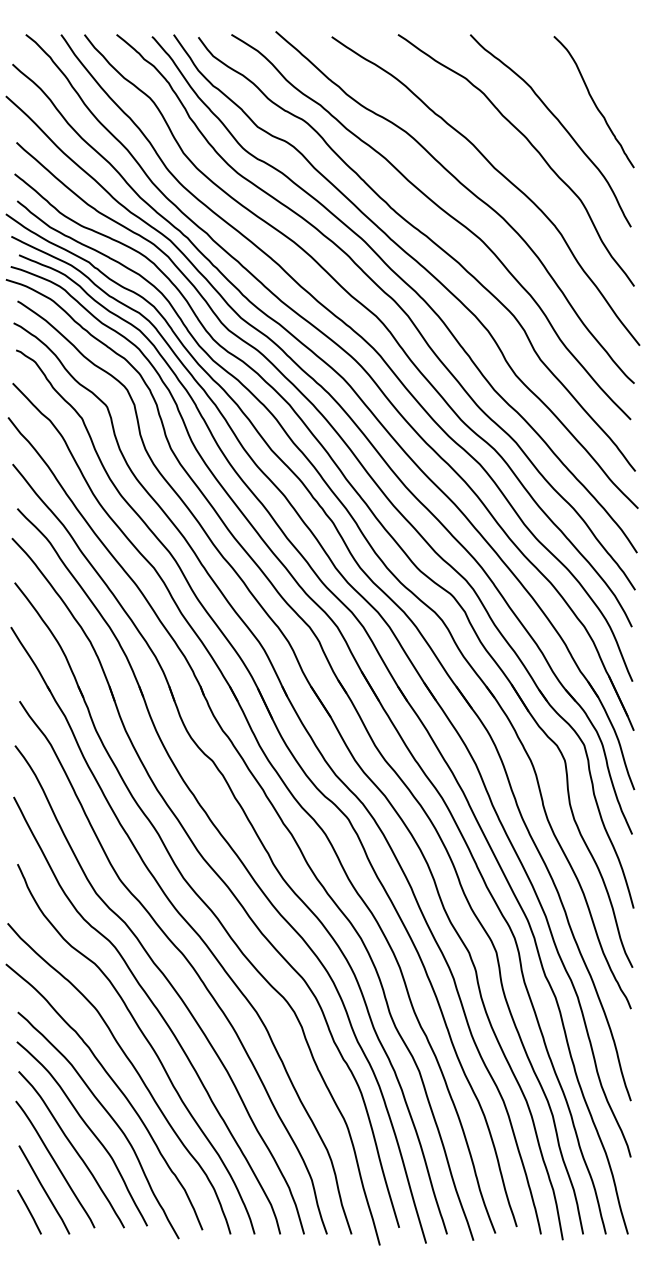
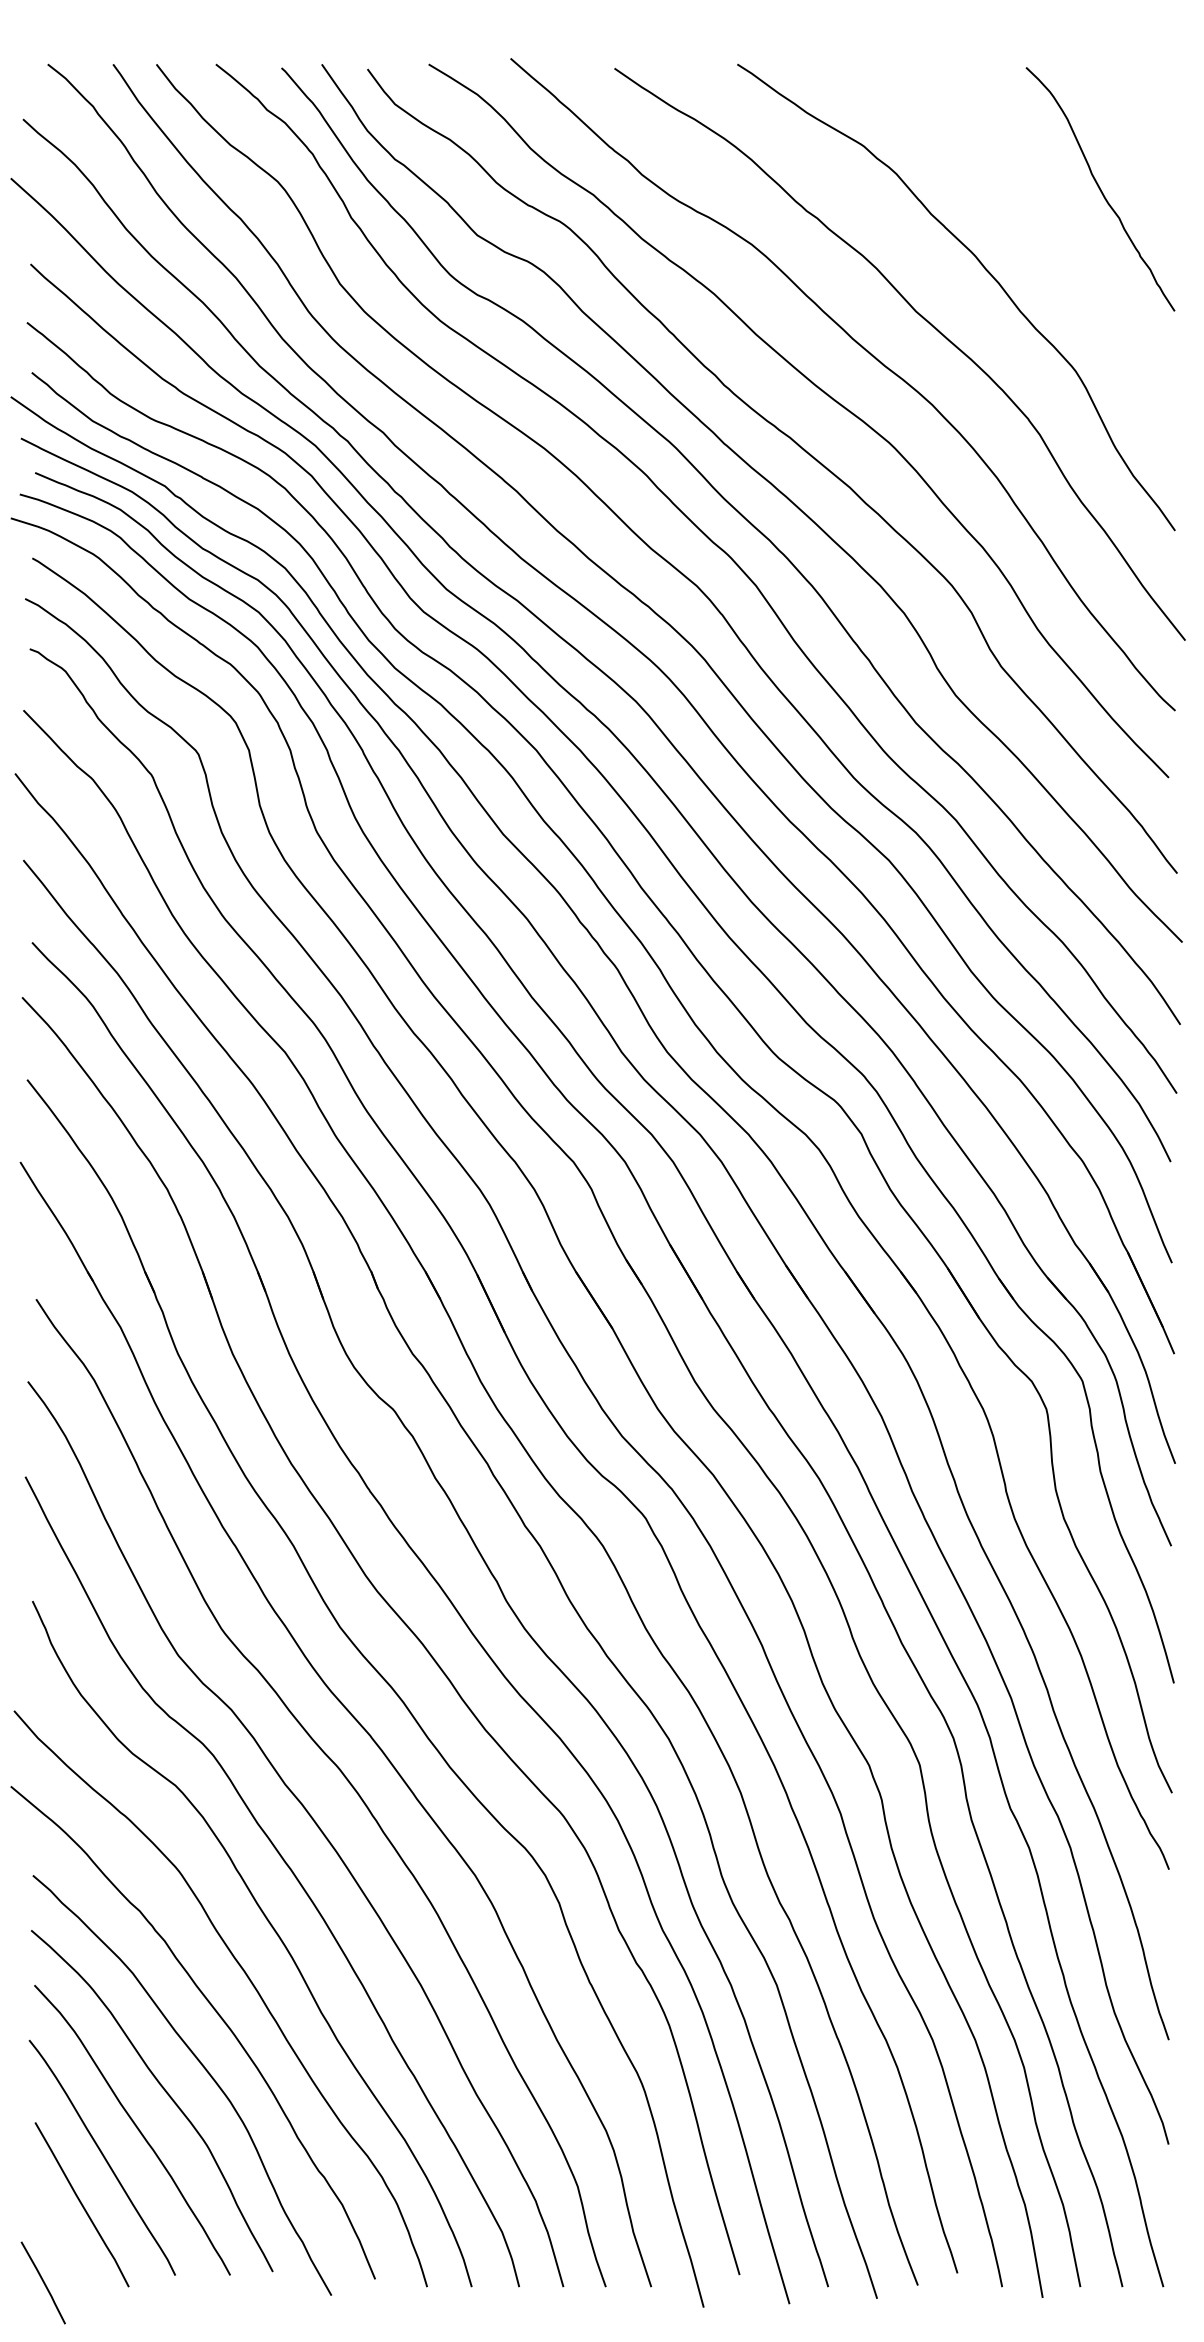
curve: (558, 122) -> (1034, 227), removed
line: (29, 1211) -> (43, 2281), moved

